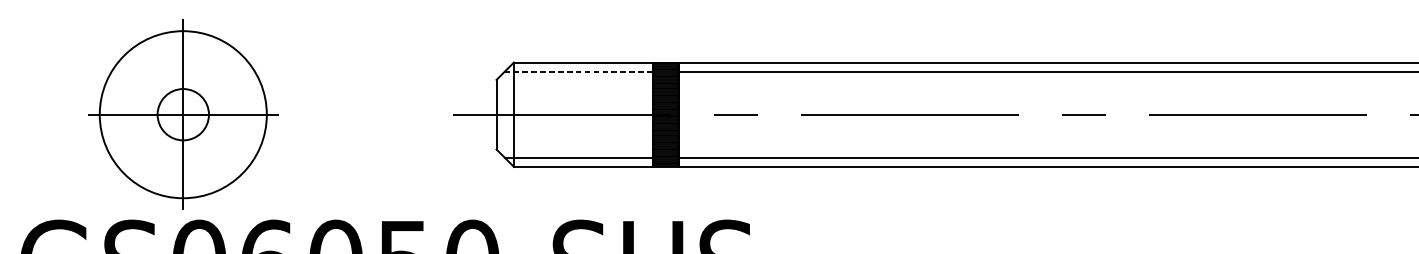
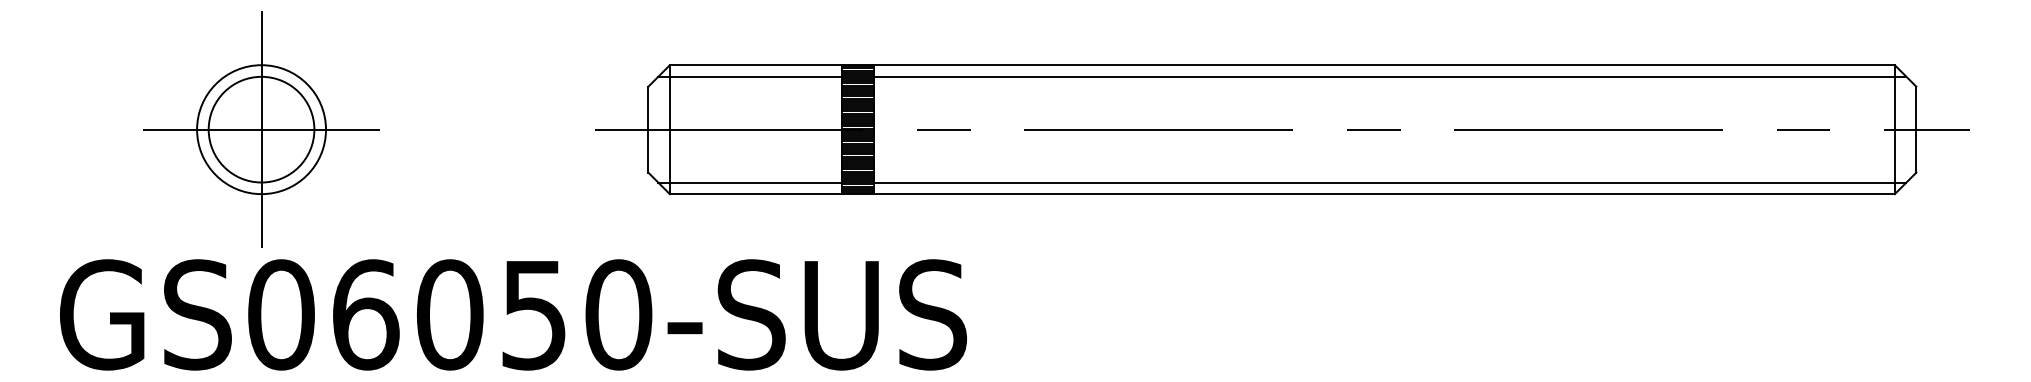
line: (579, 71) -> (750, 76), dashed -> solid
circle: (183, 114) -> (261, 129), size x0.62
circle: (183, 114) -> (261, 129), size x1.67

